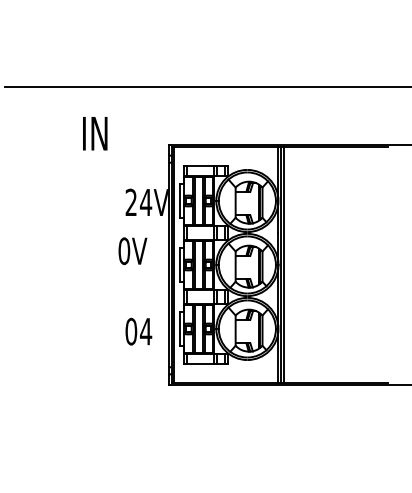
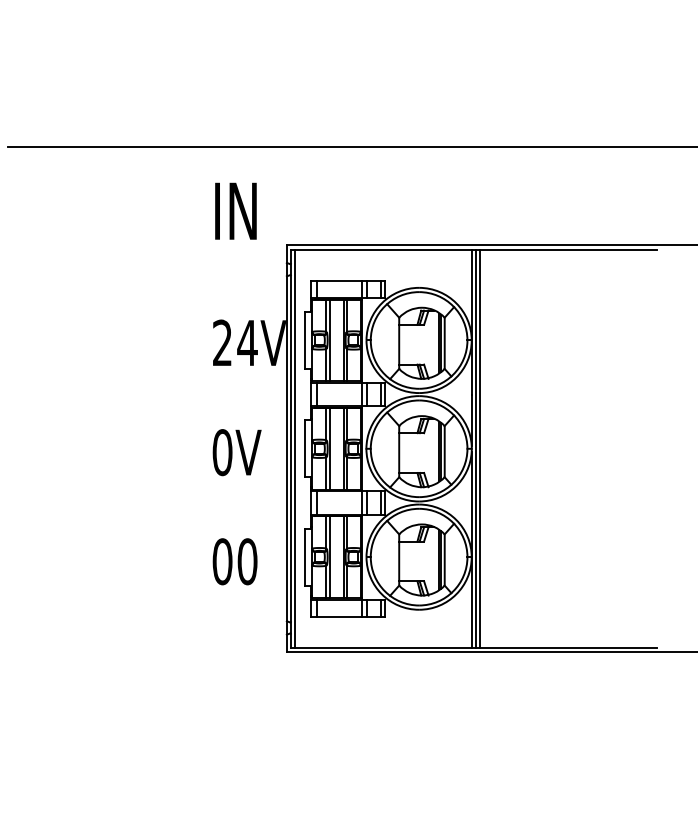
text: (95, 133) -> (236, 210), moved
text: (132, 251) -> (236, 453), moved
text: (146, 331) -> (248, 561), 04 -> 00

